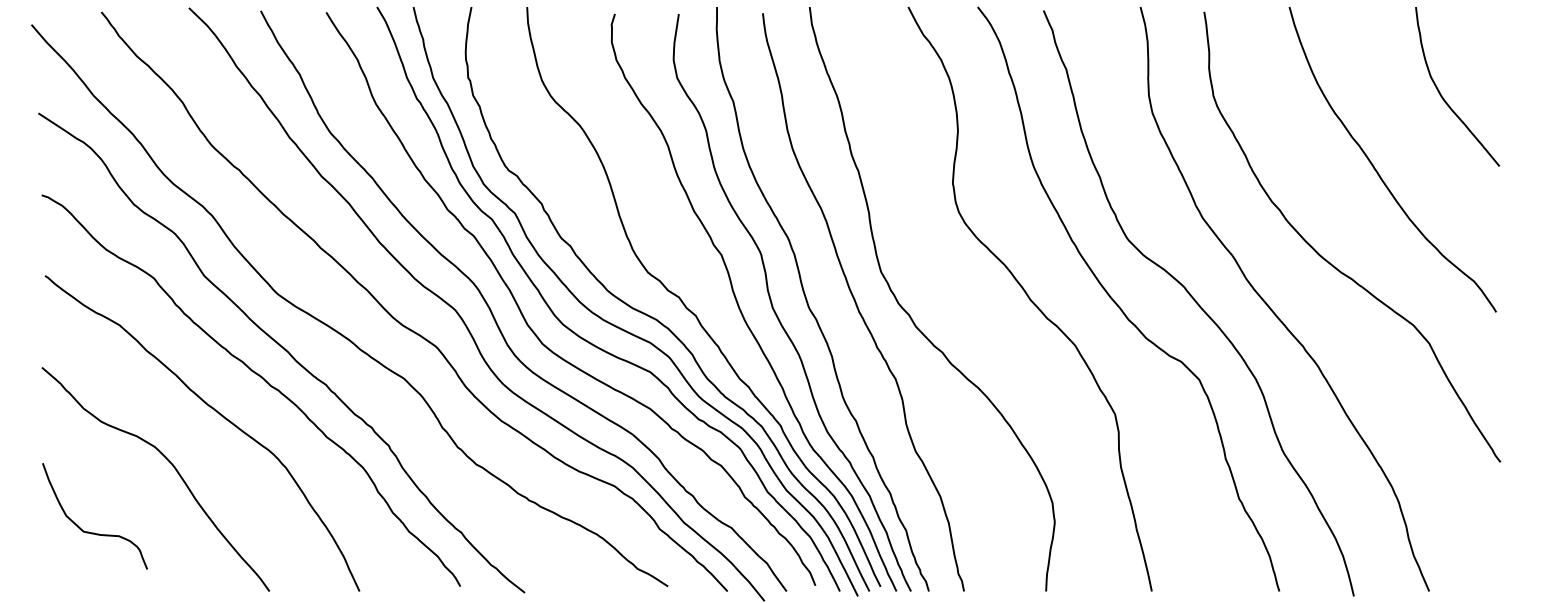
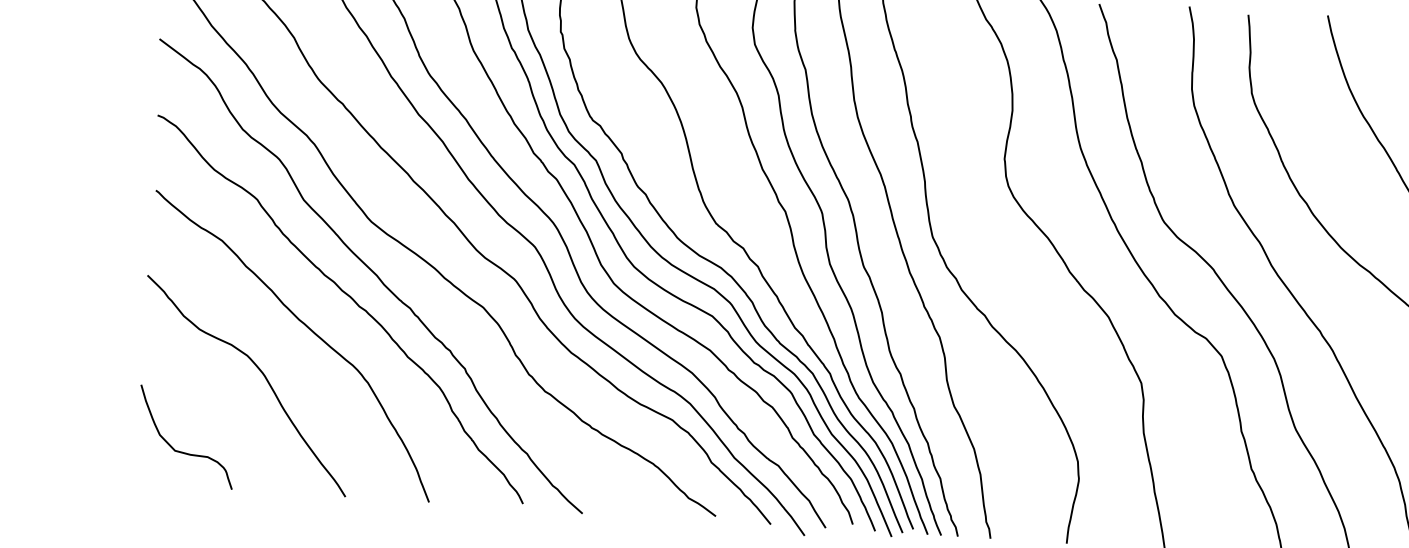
curve: (89, 531) -> (180, 450), moved

